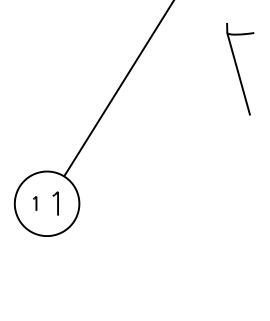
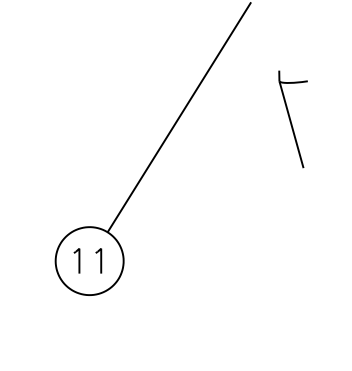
part: (34, 203) -> (76, 260), size x1.67

